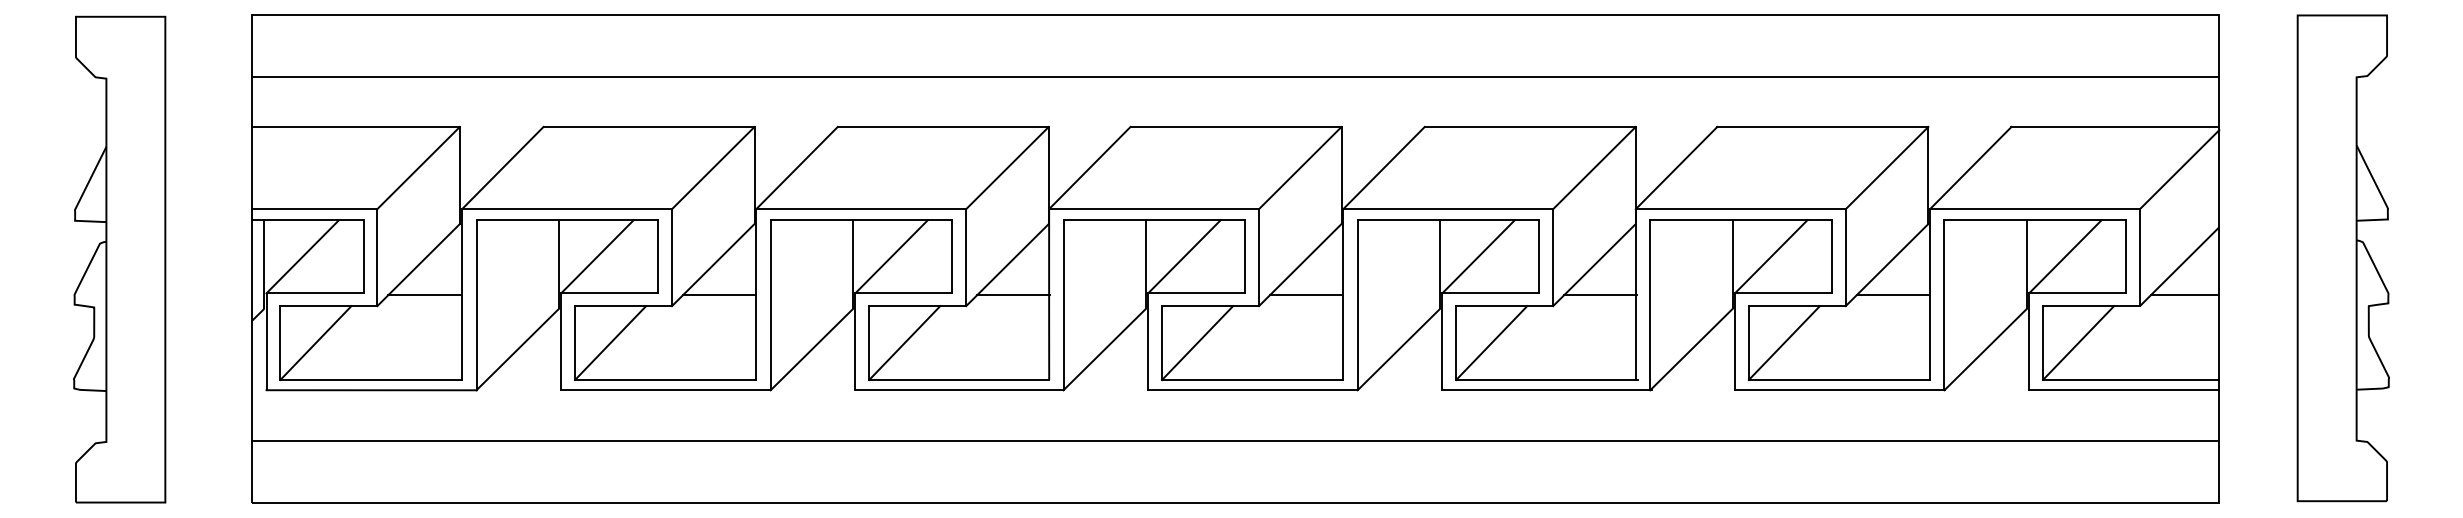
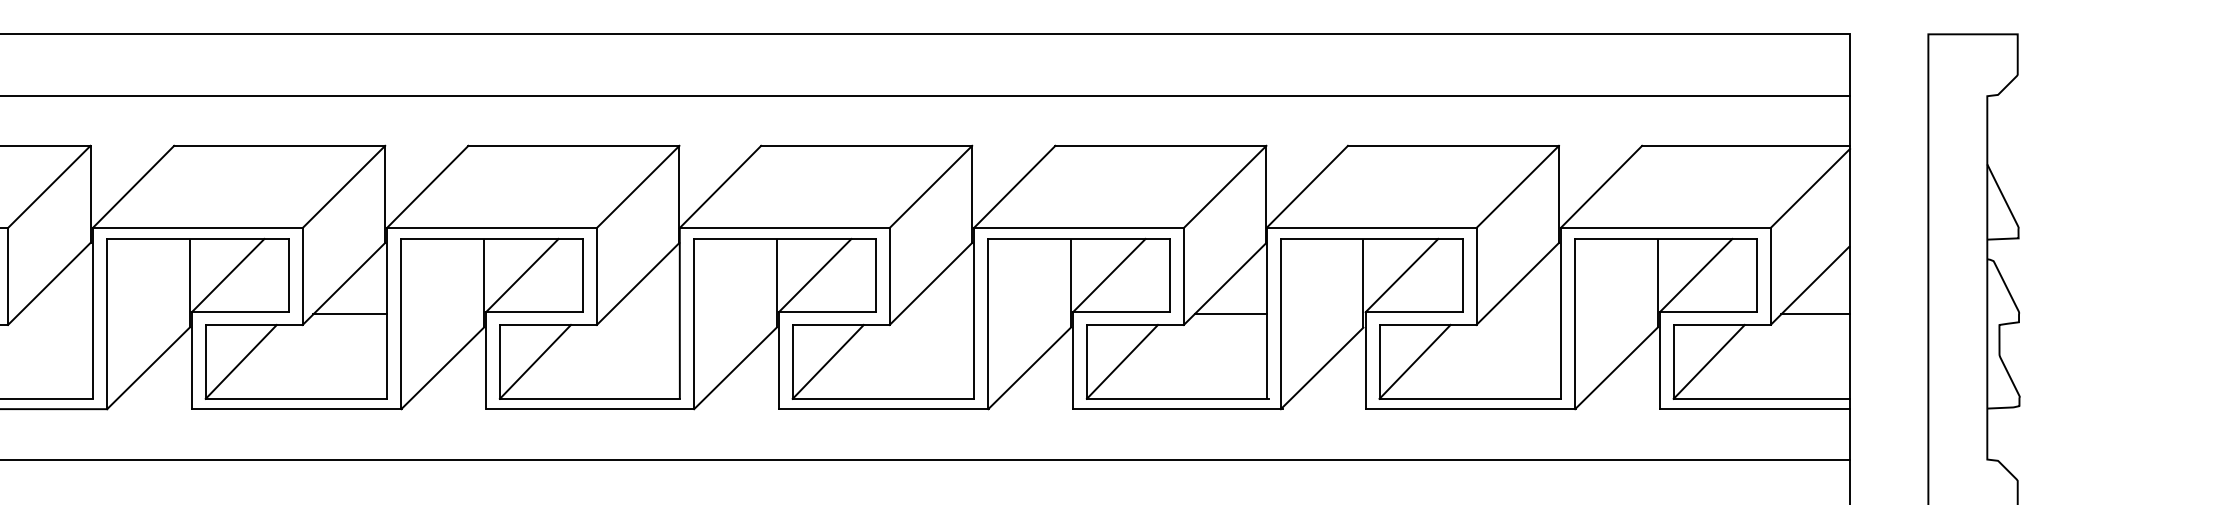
line: (424, 295) -> (55, 314), removed
line: (1013, 295) -> (644, 314), removed
line: (1306, 295) -> (937, 314), removed
line: (1893, 295) -> (1524, 314), removed

